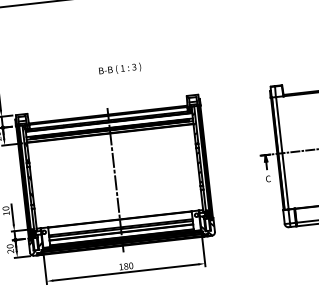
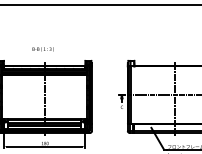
text: (118, 69) -> (42, 49), moved

